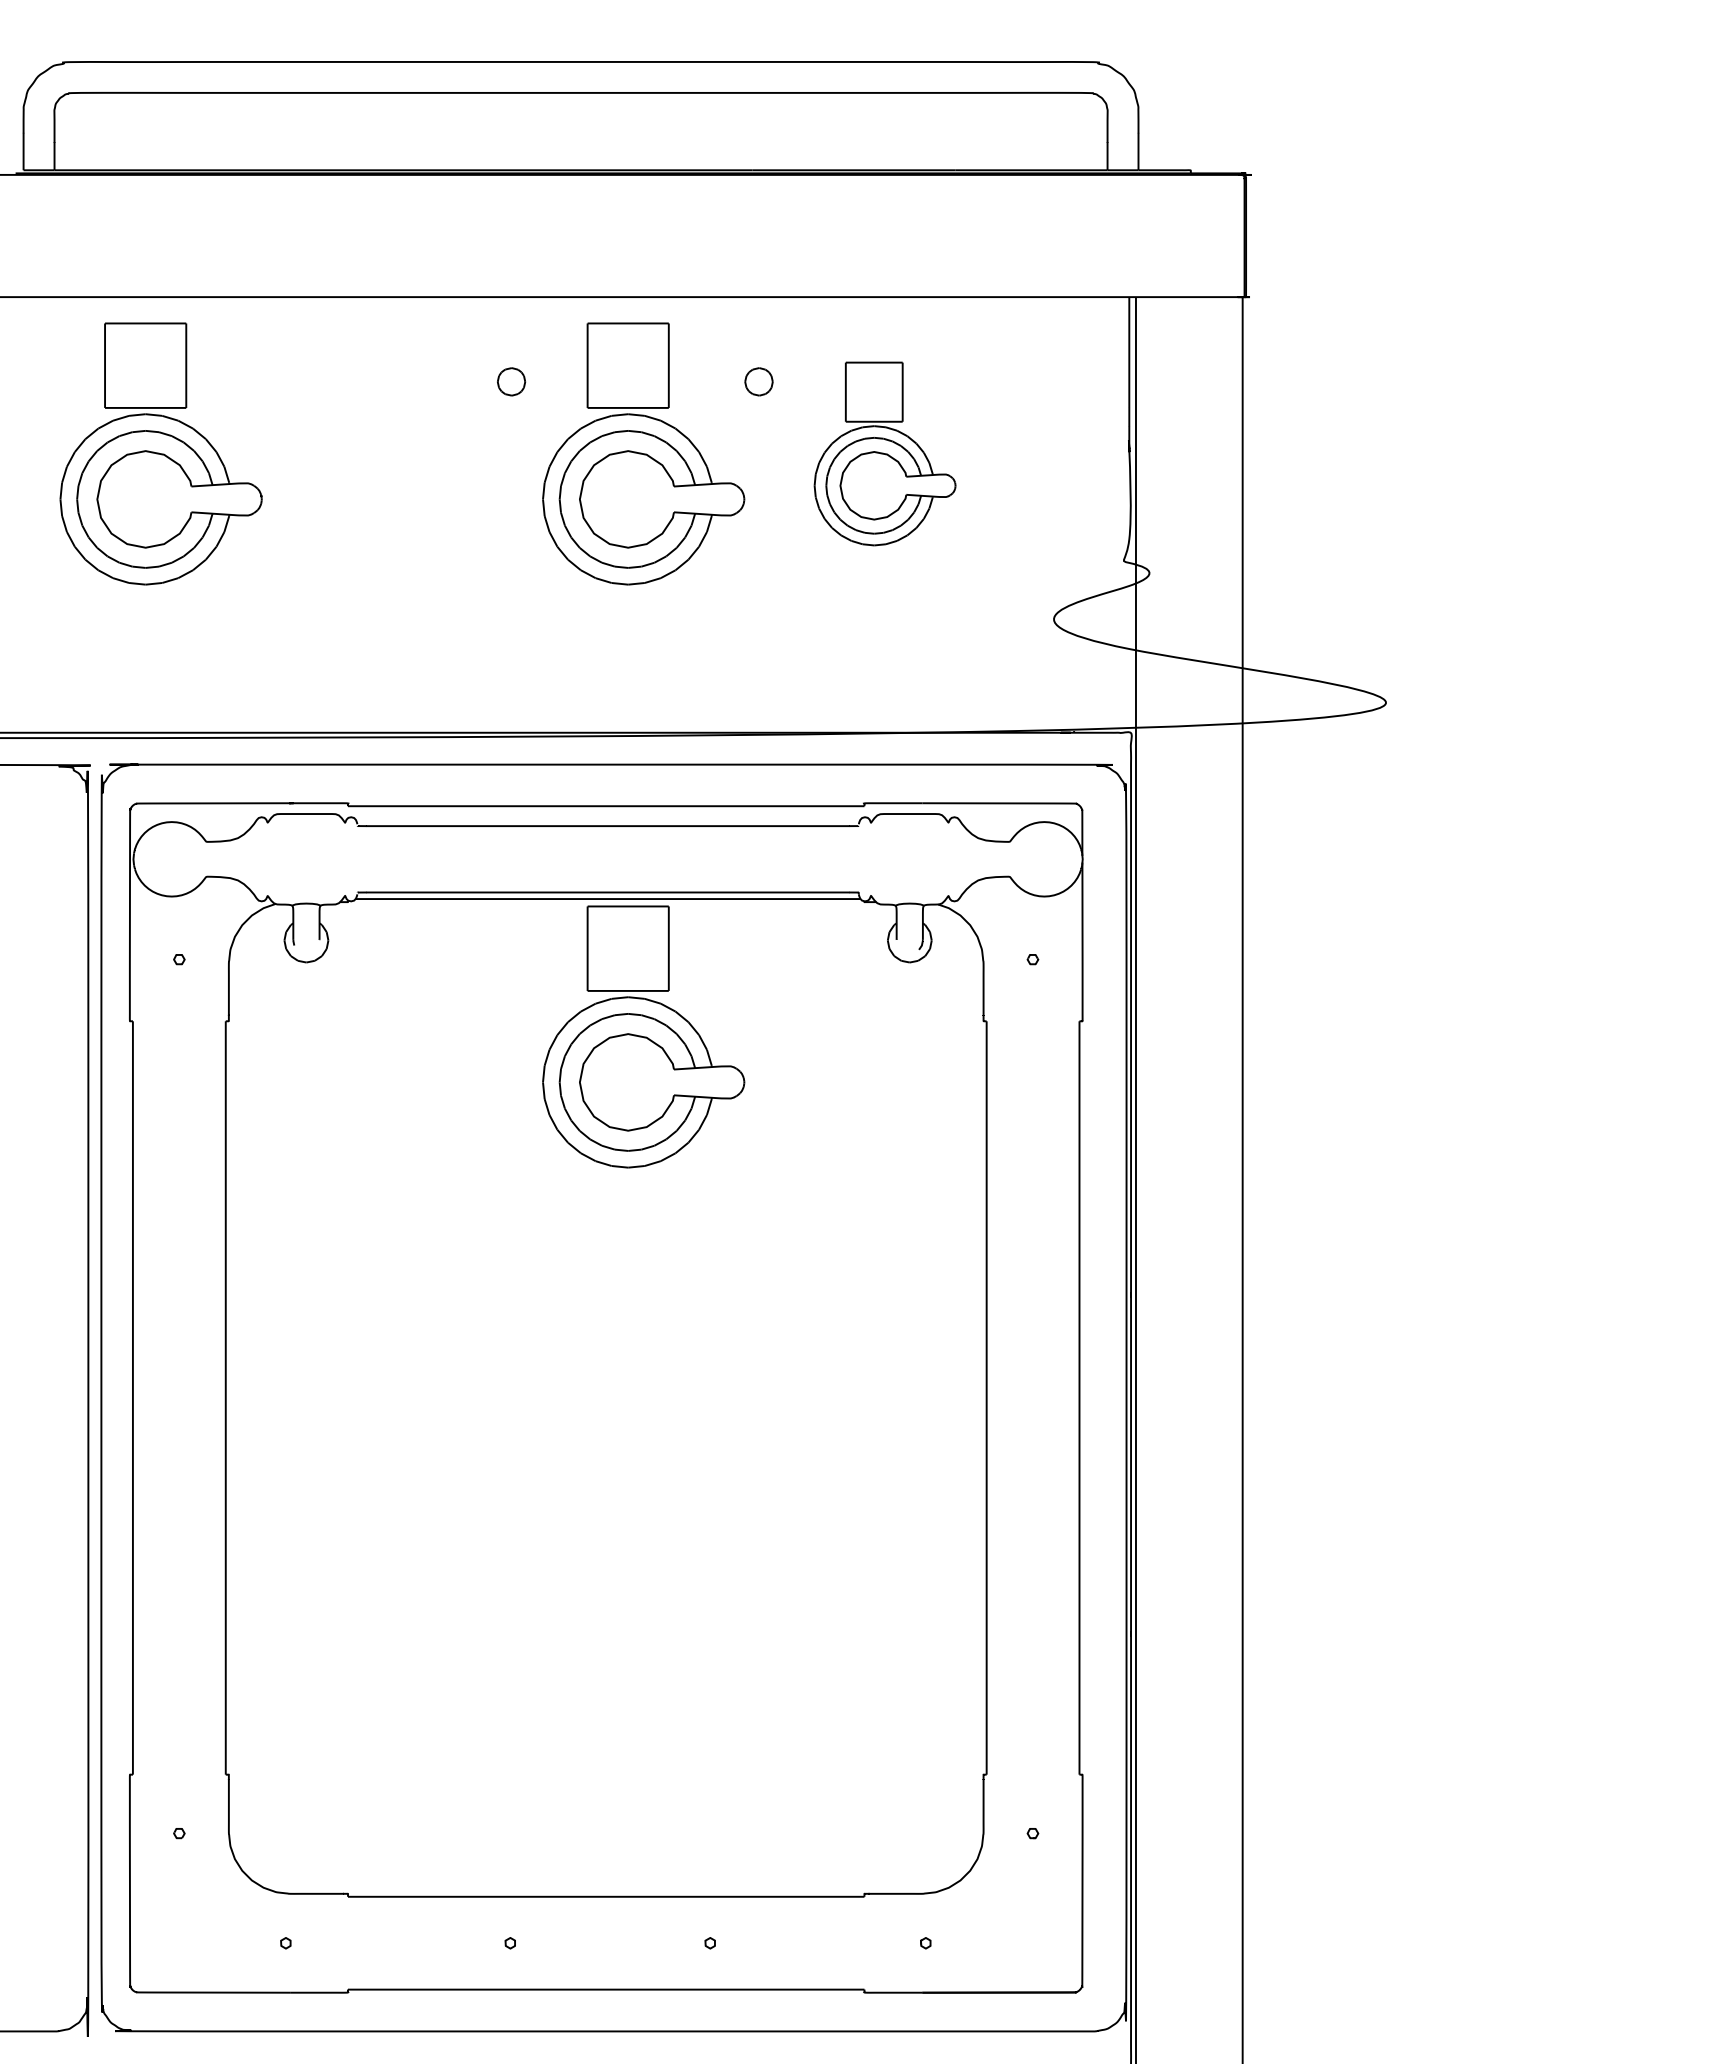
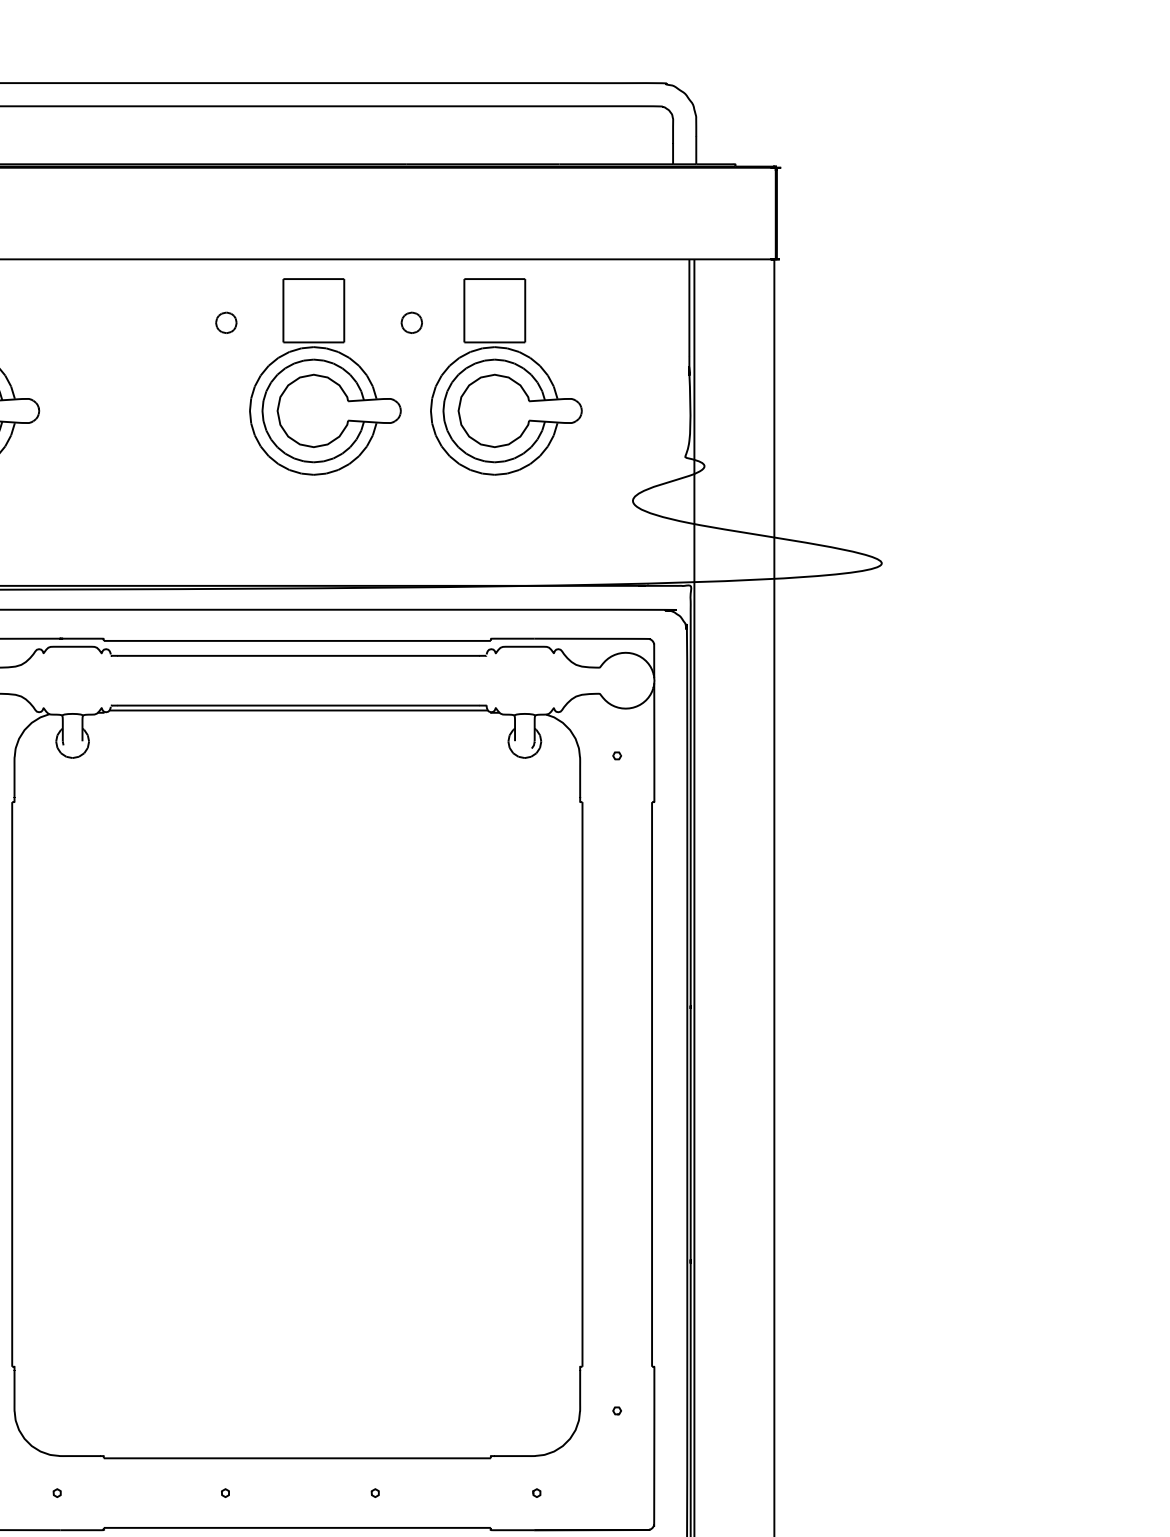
part: (884, 453) -> (505, 376), size x1.43
part: (643, 1036) -> (325, 813), removed

